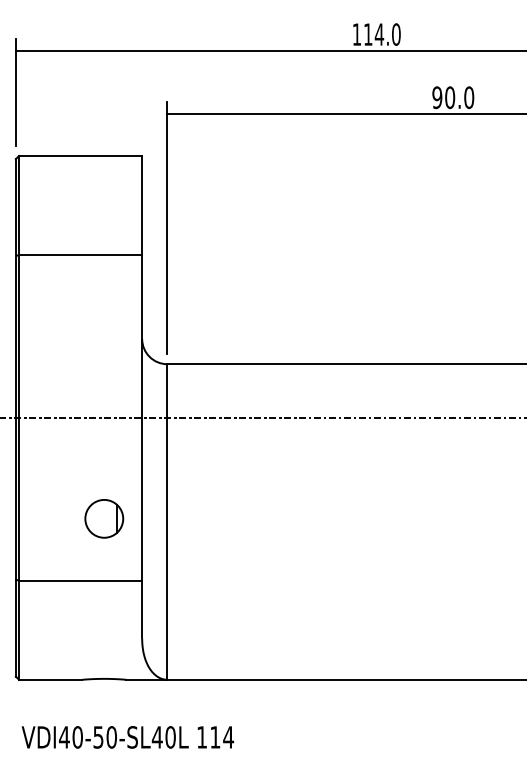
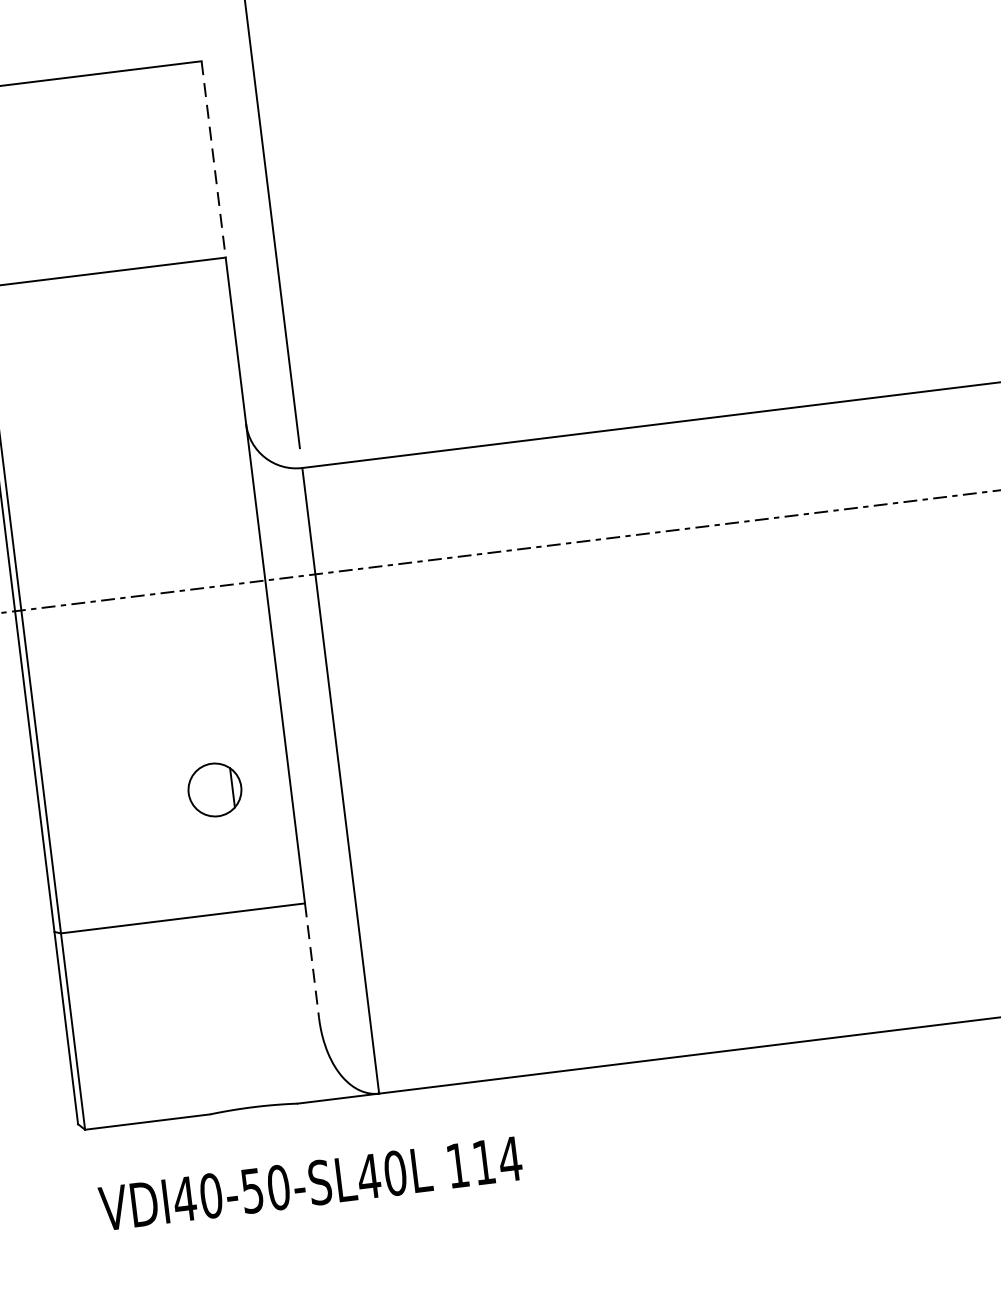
line: (142, 205) -> (214, 159), solid -> dashed
part: (104, 518) -> (215, 789), size x0.7
line: (142, 609) -> (312, 960), solid -> dashed
text: (127, 737) -> (309, 1184), moved

